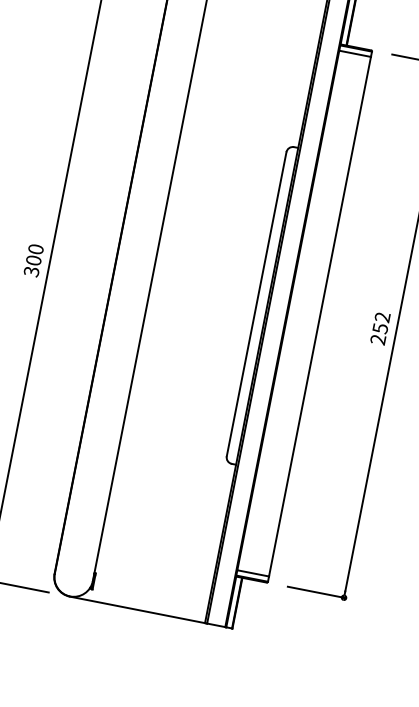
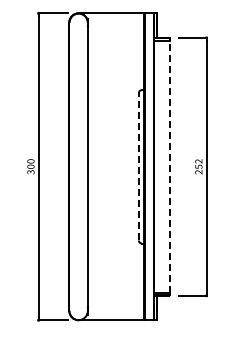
line: (255, 303) -> (138, 166), solid -> dashed
line: (319, 315) -> (169, 166), solid -> dashed

